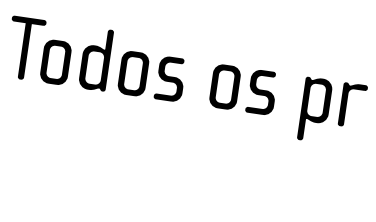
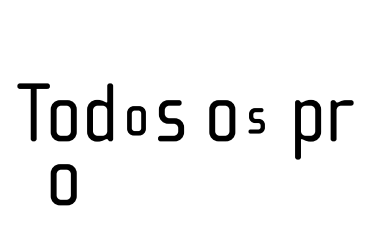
part: (133, 73) -> (136, 120), size x0.7
part: (261, 92) -> (256, 120), size x0.6
part: (45, 130) -> (63, 184), added

